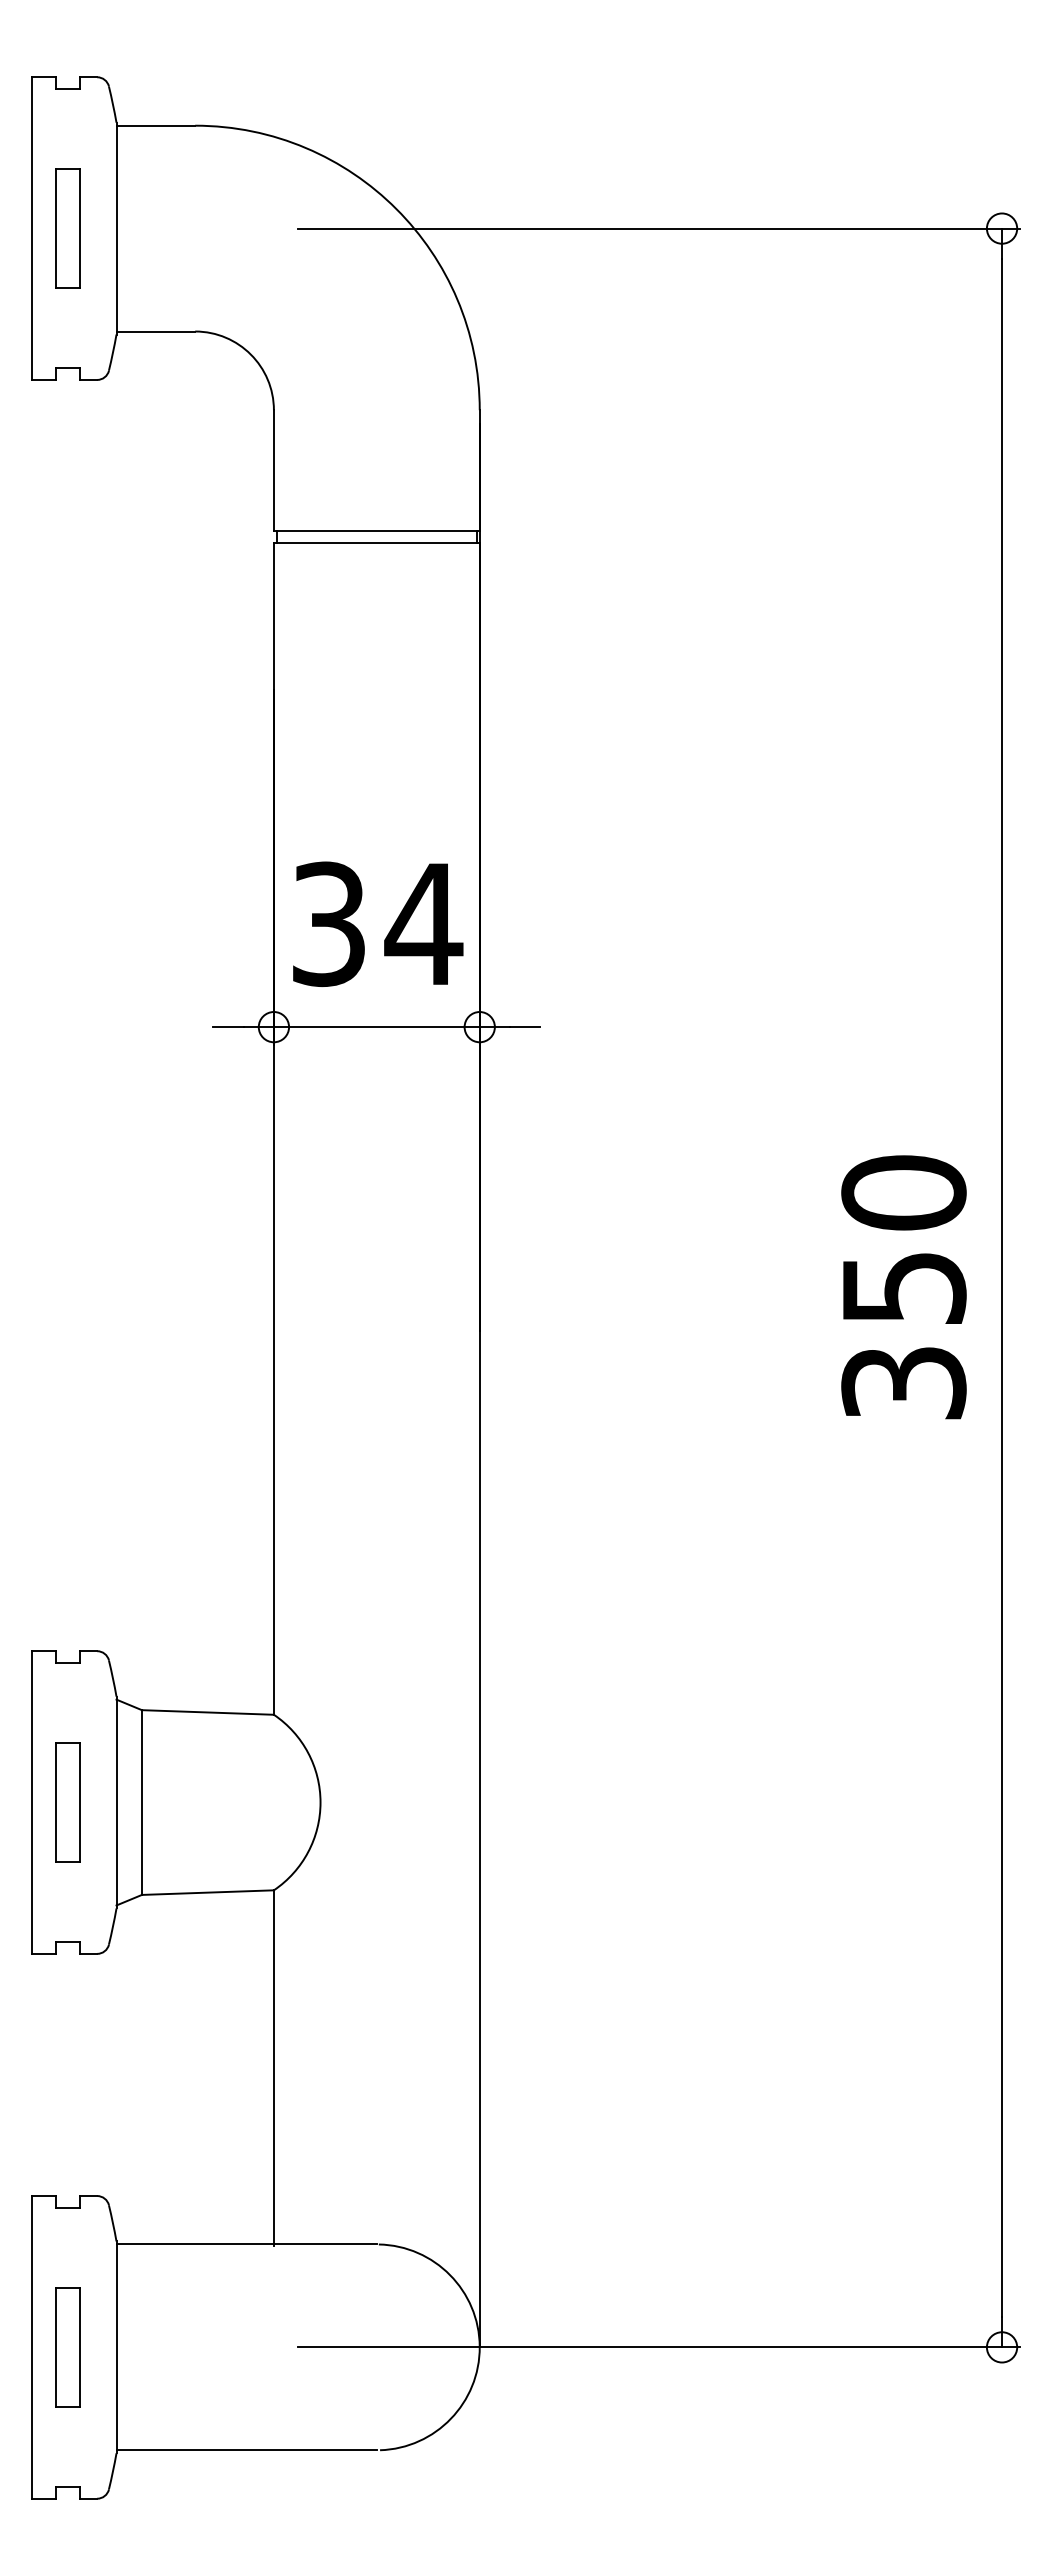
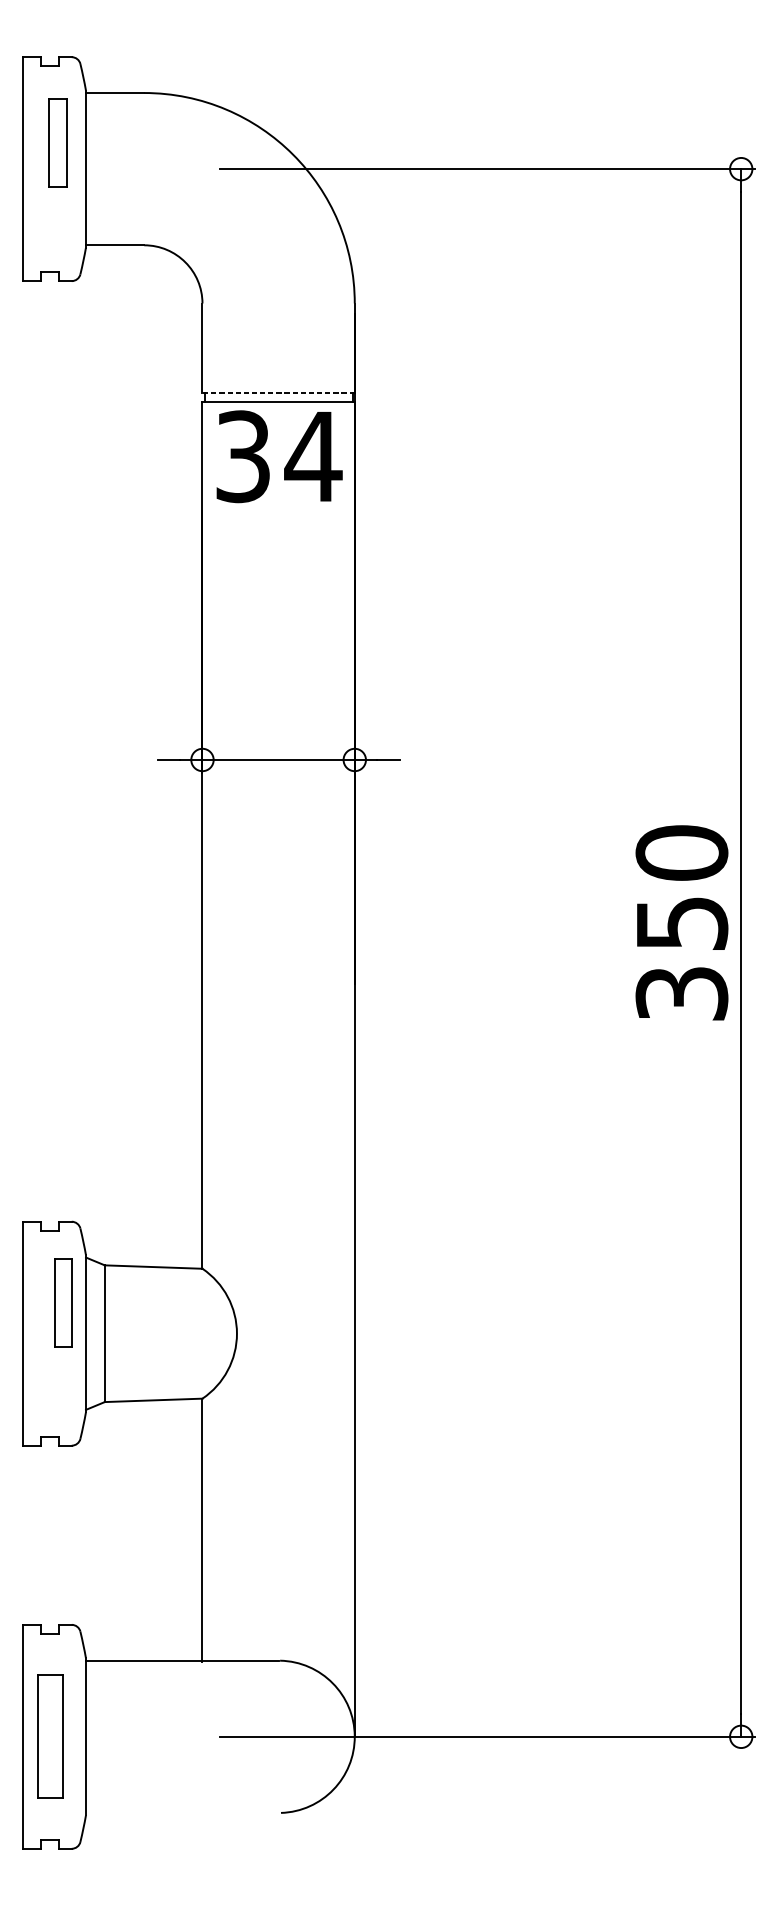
part: (67, 228) -> (57, 143), moved
line: (376, 531) -> (278, 393), solid -> dashed
text: (378, 923) -> (279, 456), moved
text: (903, 1287) -> (681, 923), moved
part: (67, 1802) -> (63, 1303), moved
part: (67, 2347) -> (49, 1736), size x1.4
line: (246, 2450) -> (182, 1813), removed

